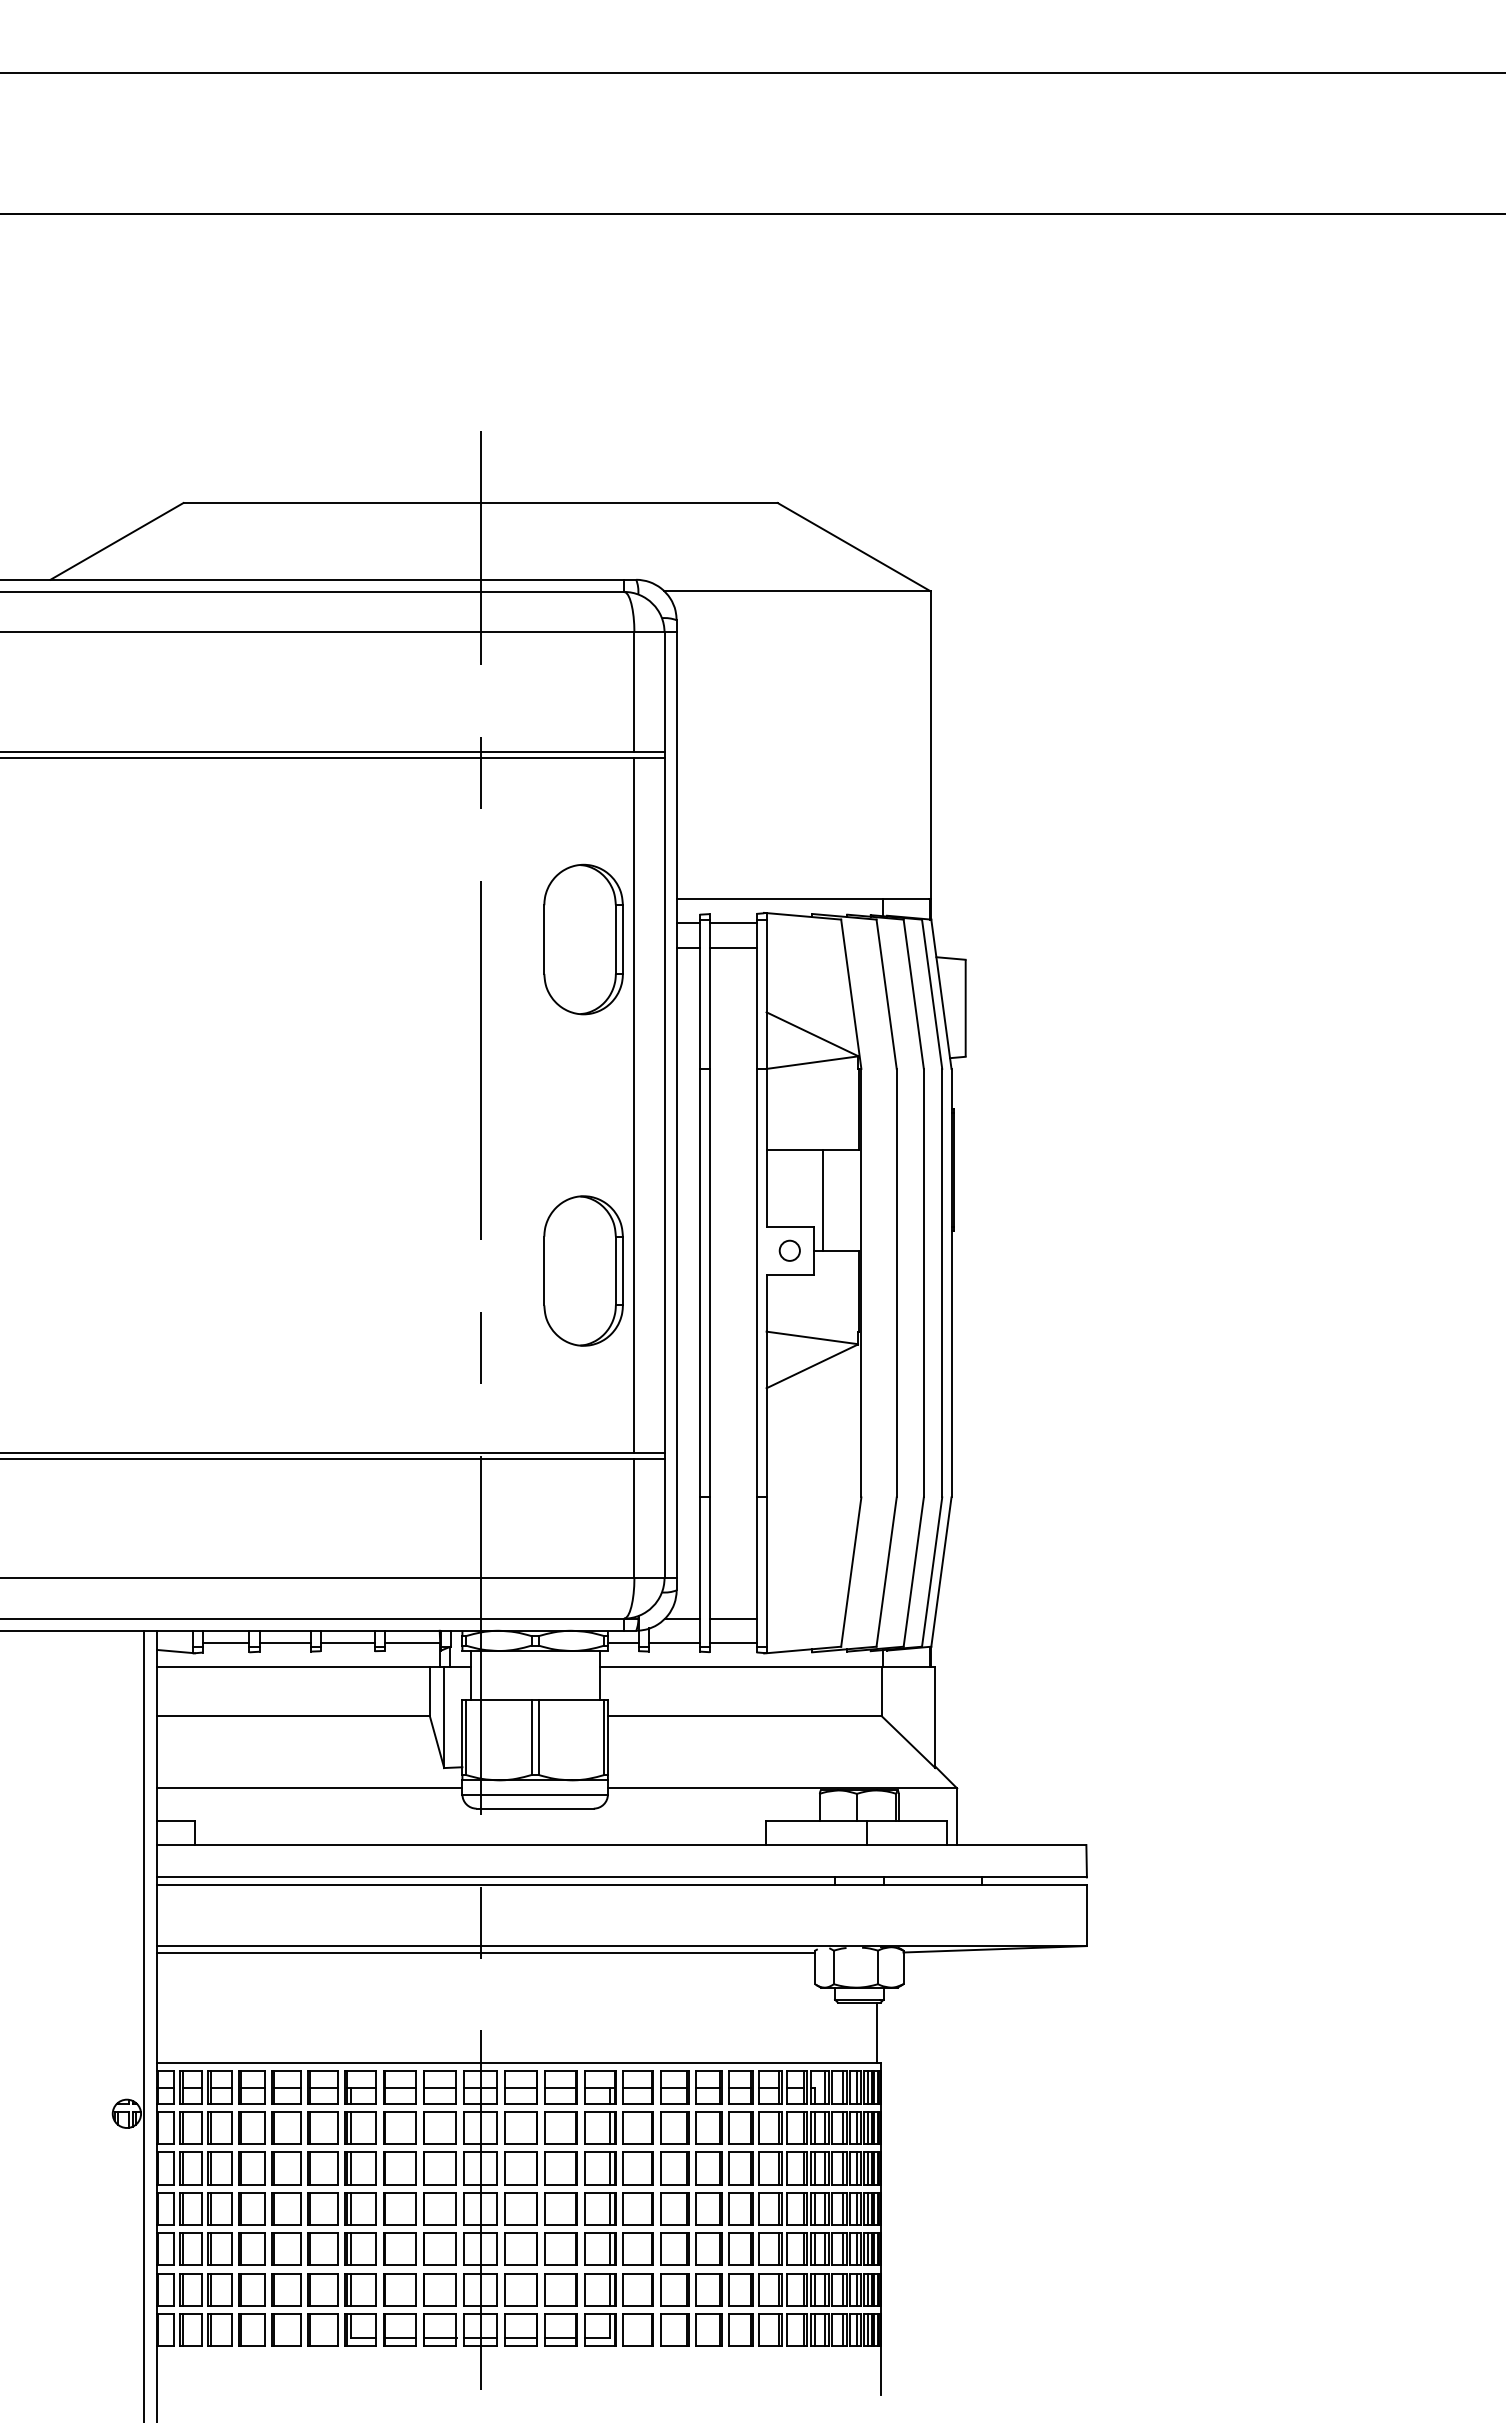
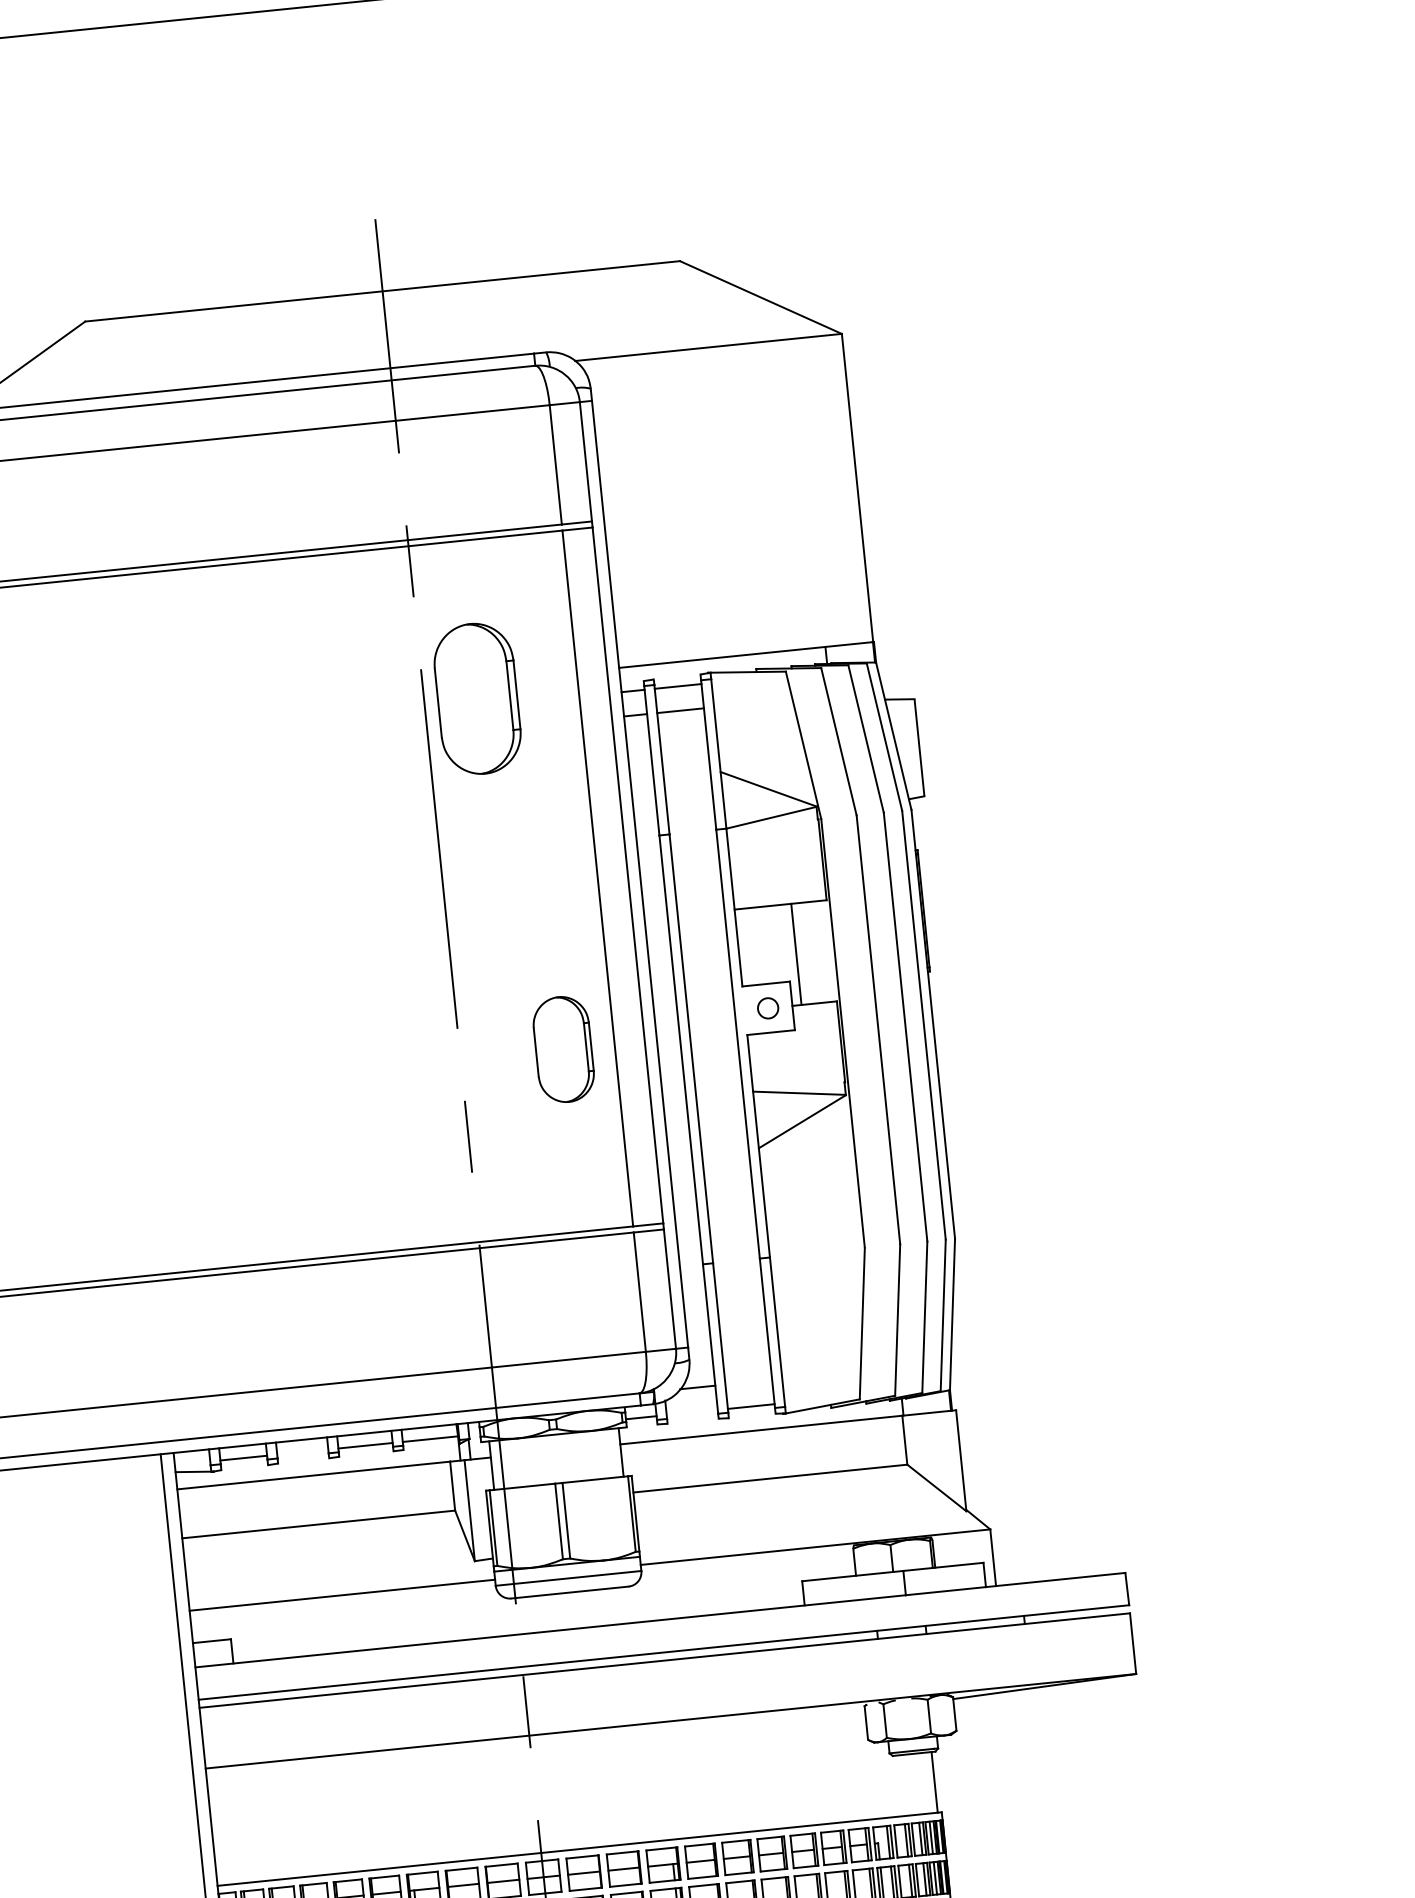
part: (583, 939) -> (477, 698), moved
part: (583, 1270) -> (563, 1049), size x0.7
line: (732, 1618) -> (748, 1382), removed
line: (284, 1642) -> (302, 1451), removed
line: (673, 1642) -> (691, 1412), removed
line: (486, 1953) -> (535, 1742), removed

